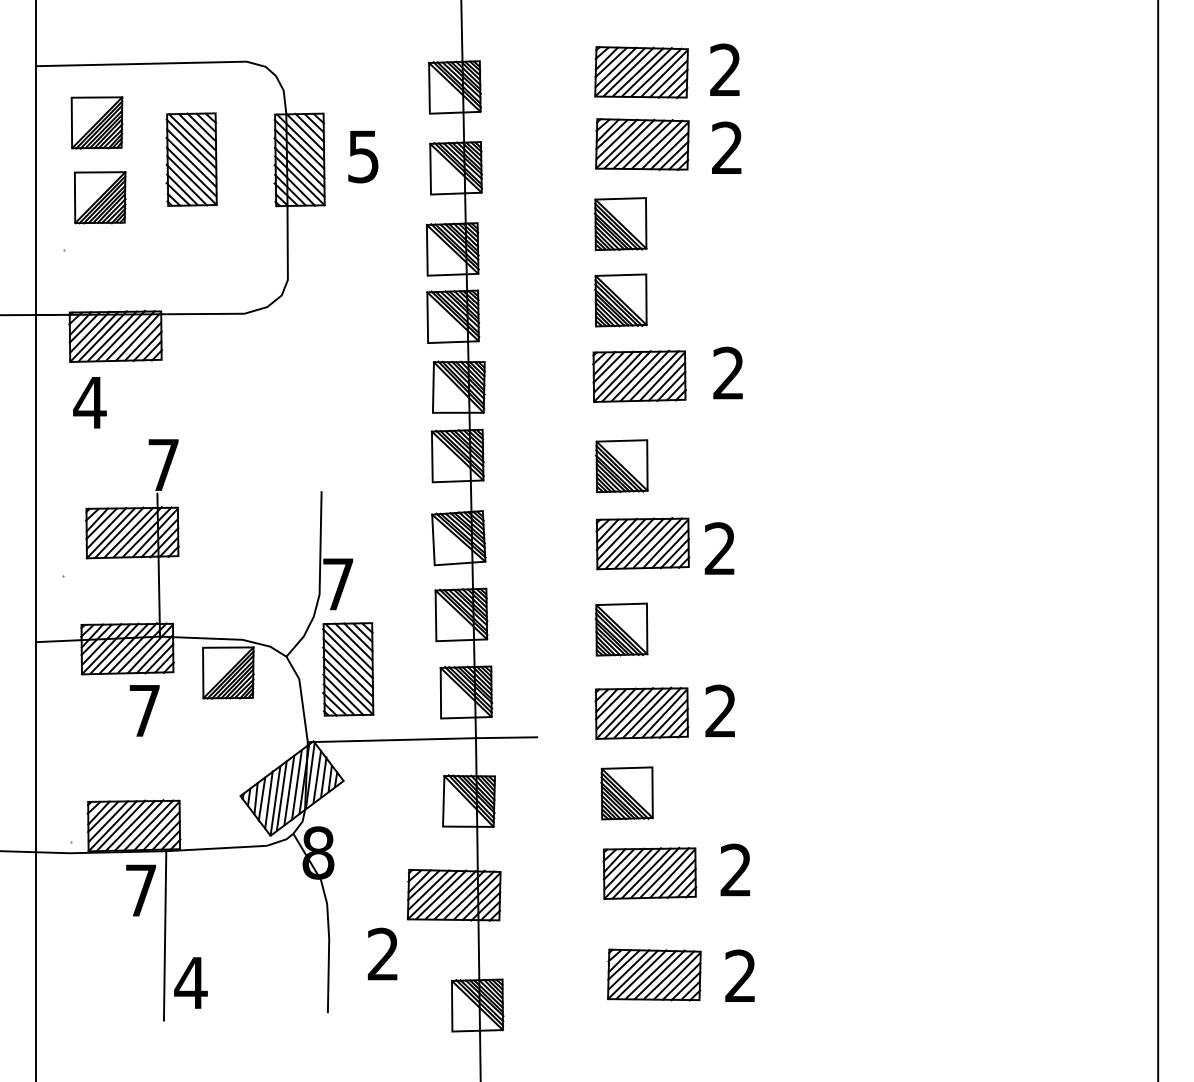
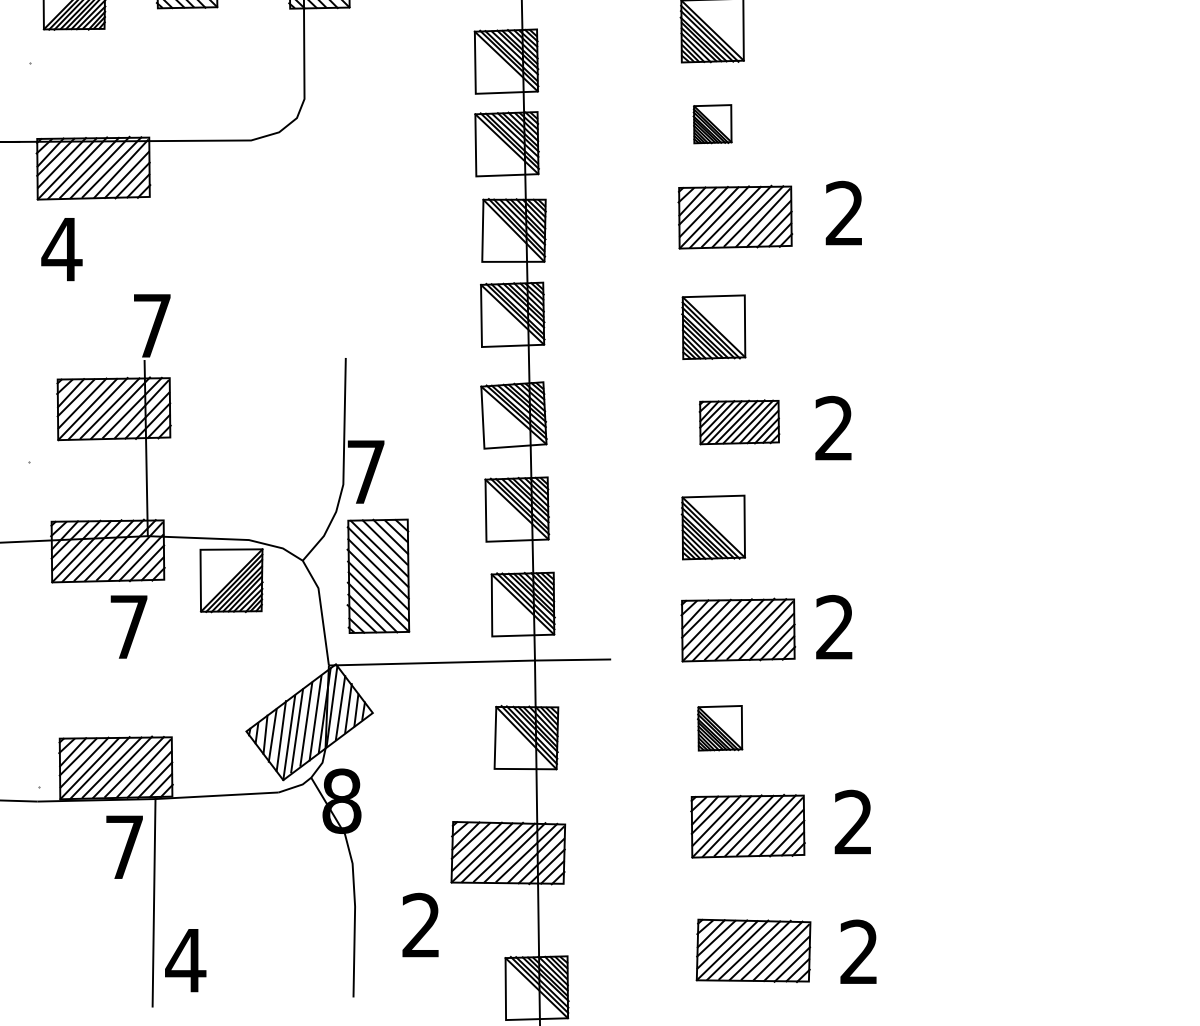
part: (620, 300) -> (712, 124), size x0.6
part: (642, 543) -> (739, 422), size x0.7
part: (626, 793) -> (719, 728), size x0.7

